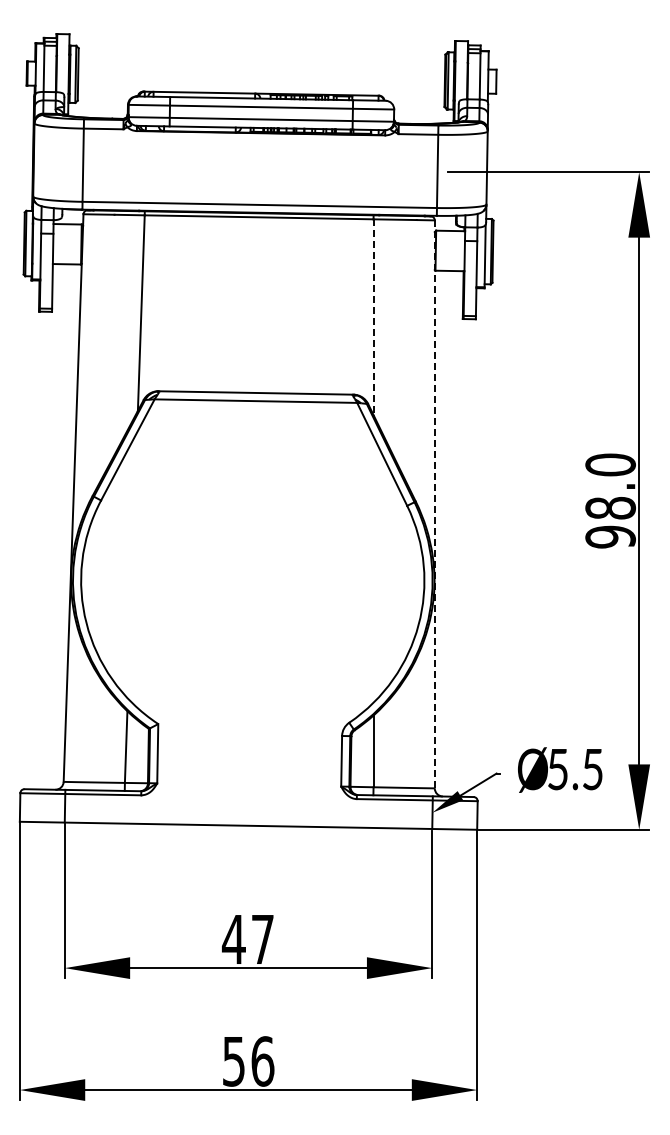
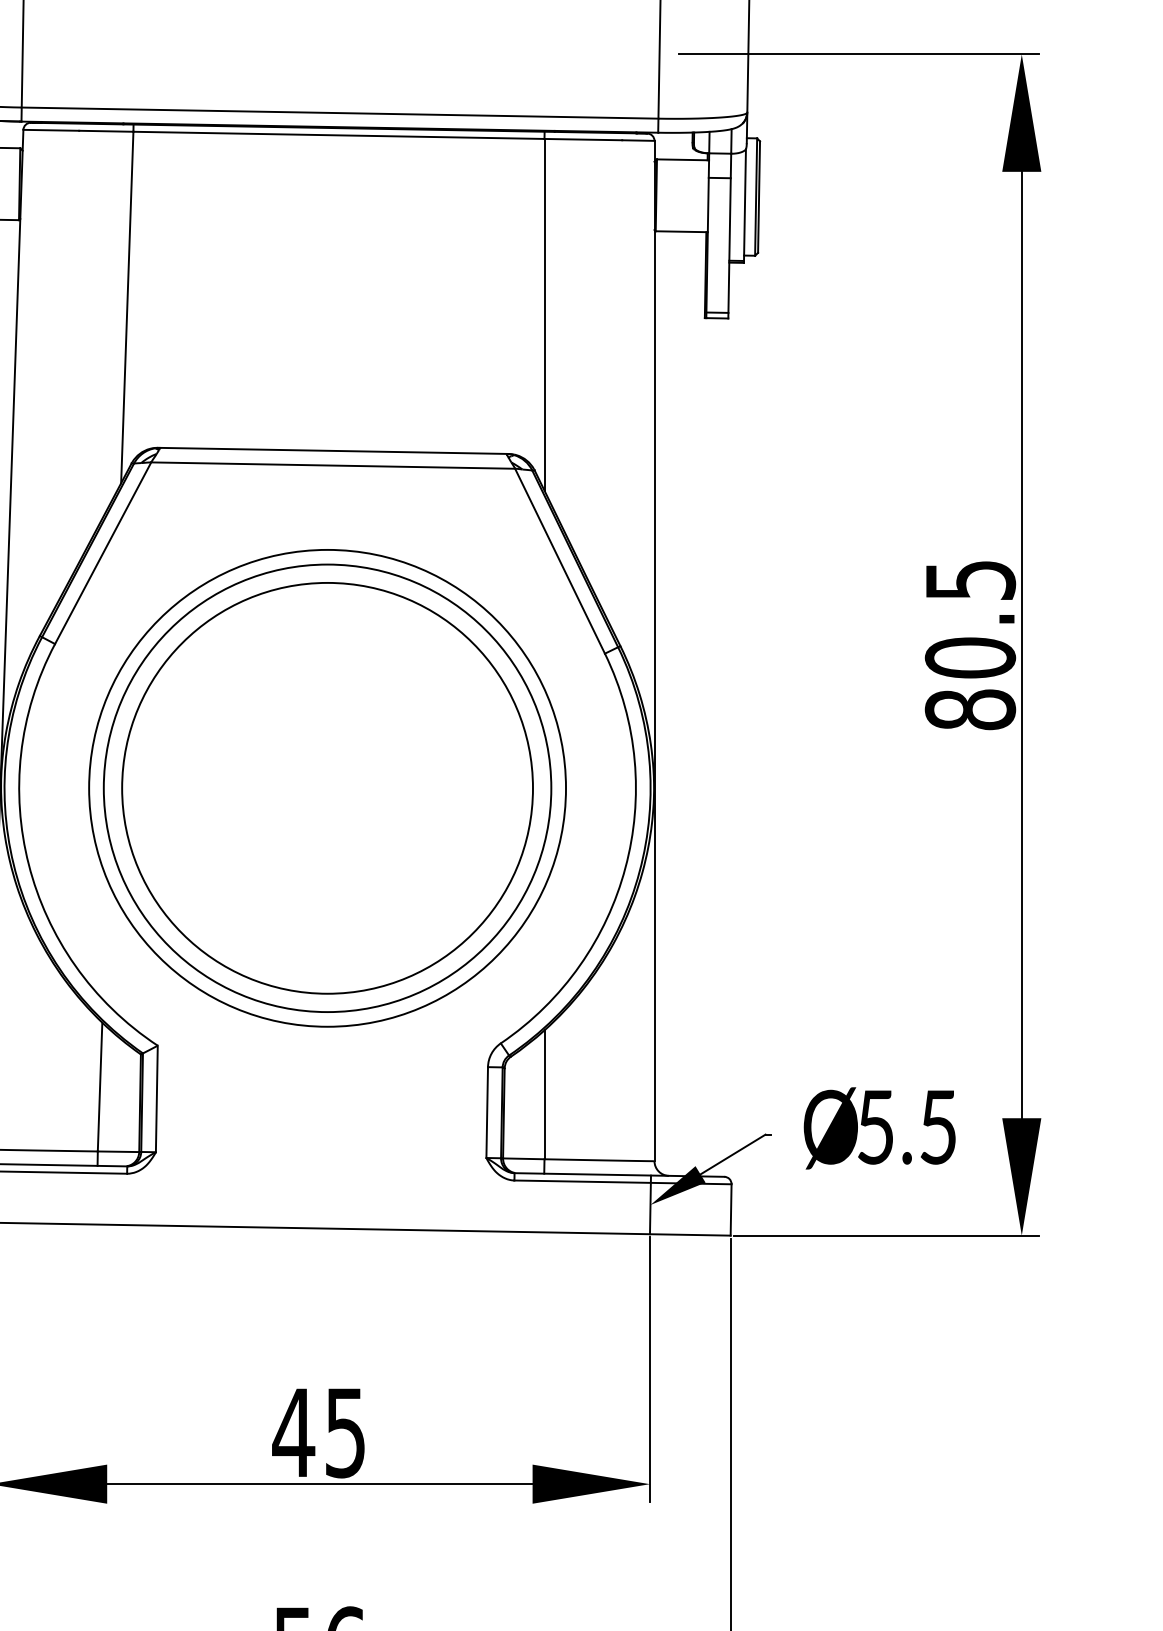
line: (373, 317) -> (544, 315), dashed -> solid
text: (610, 500) -> (970, 644), 98.0 -> 80.5
line: (434, 504) -> (653, 651), dashed -> solid
part: (252, 580) -> (327, 787), added
text: (262, 939) -> (344, 1432), 47 -> 45

